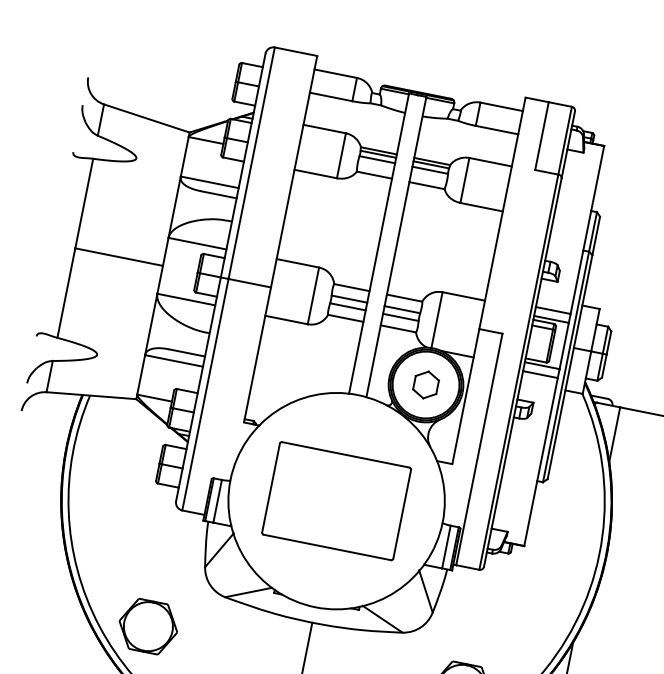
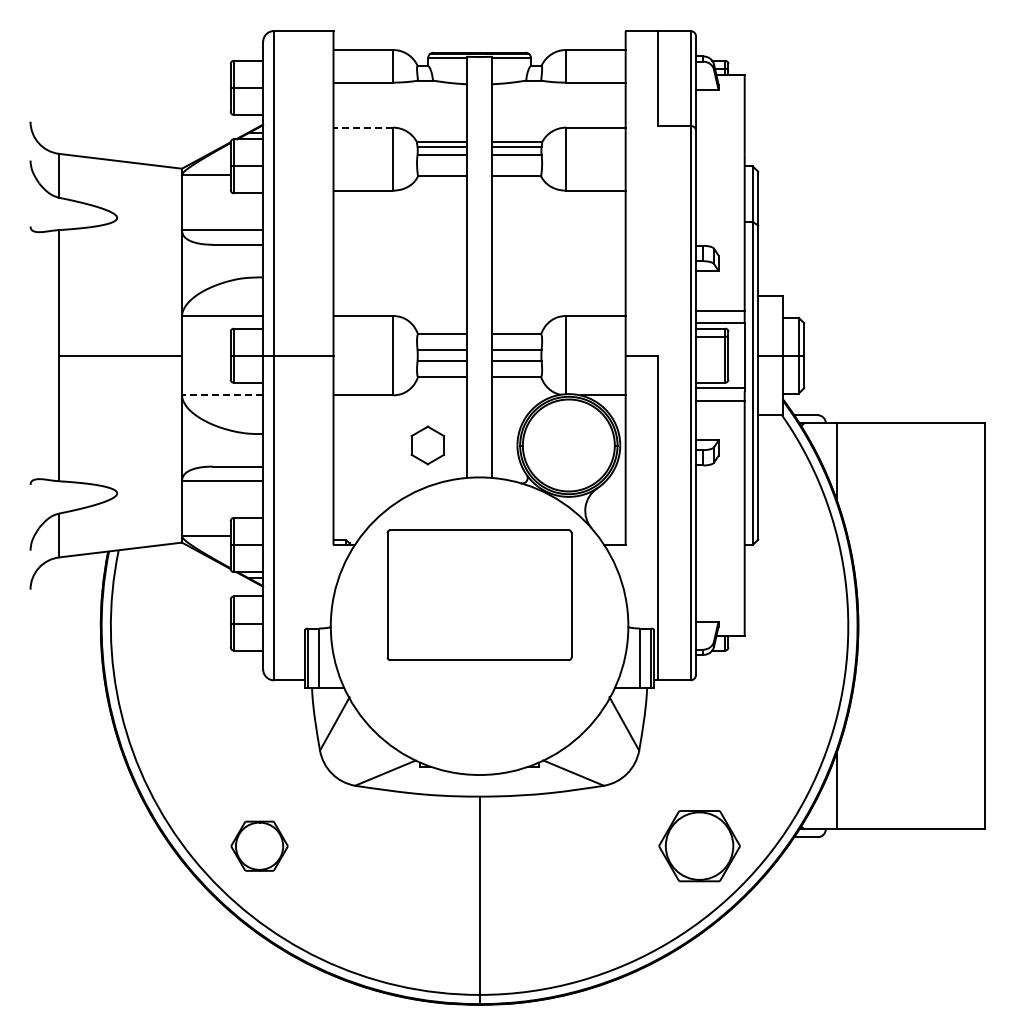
line: (324, 129) -> (363, 127), solid -> dashed
line: (186, 299) -> (222, 394), solid -> dashed
part: (425, 384) -> (427, 445), moved
part: (336, 500) -> (479, 594), moved
part: (148, 626) -> (259, 846), size x0.7

